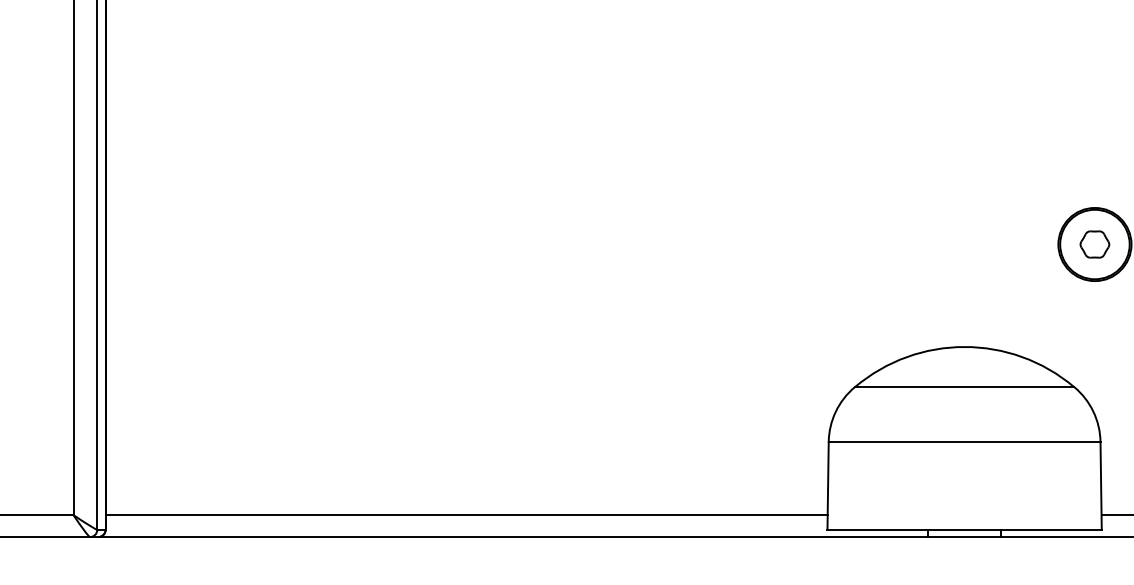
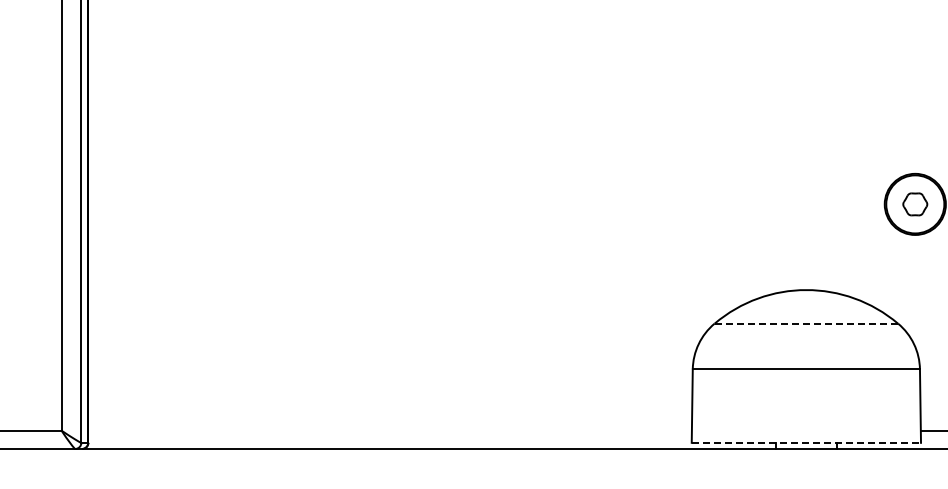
line: (964, 387) -> (806, 323), solid -> dashed
line: (465, 515) -> (389, 430), removed
line: (964, 529) -> (806, 442), solid -> dashed

